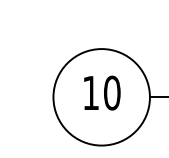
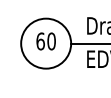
text: (90, 93) -> (40, 41), 10 -> 60

